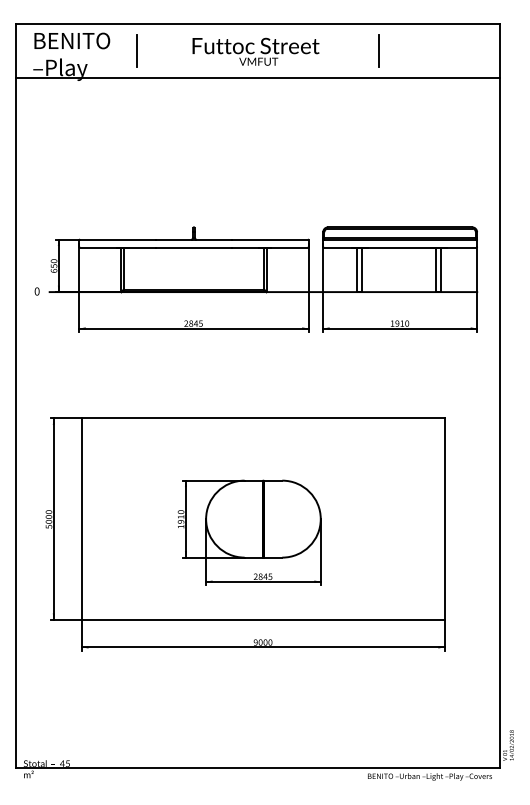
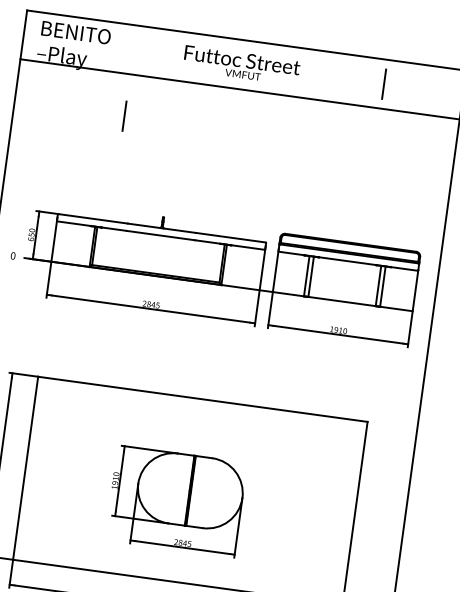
line: (136, 50) -> (124, 115), moved
line: (378, 50) -> (384, 83), moved

